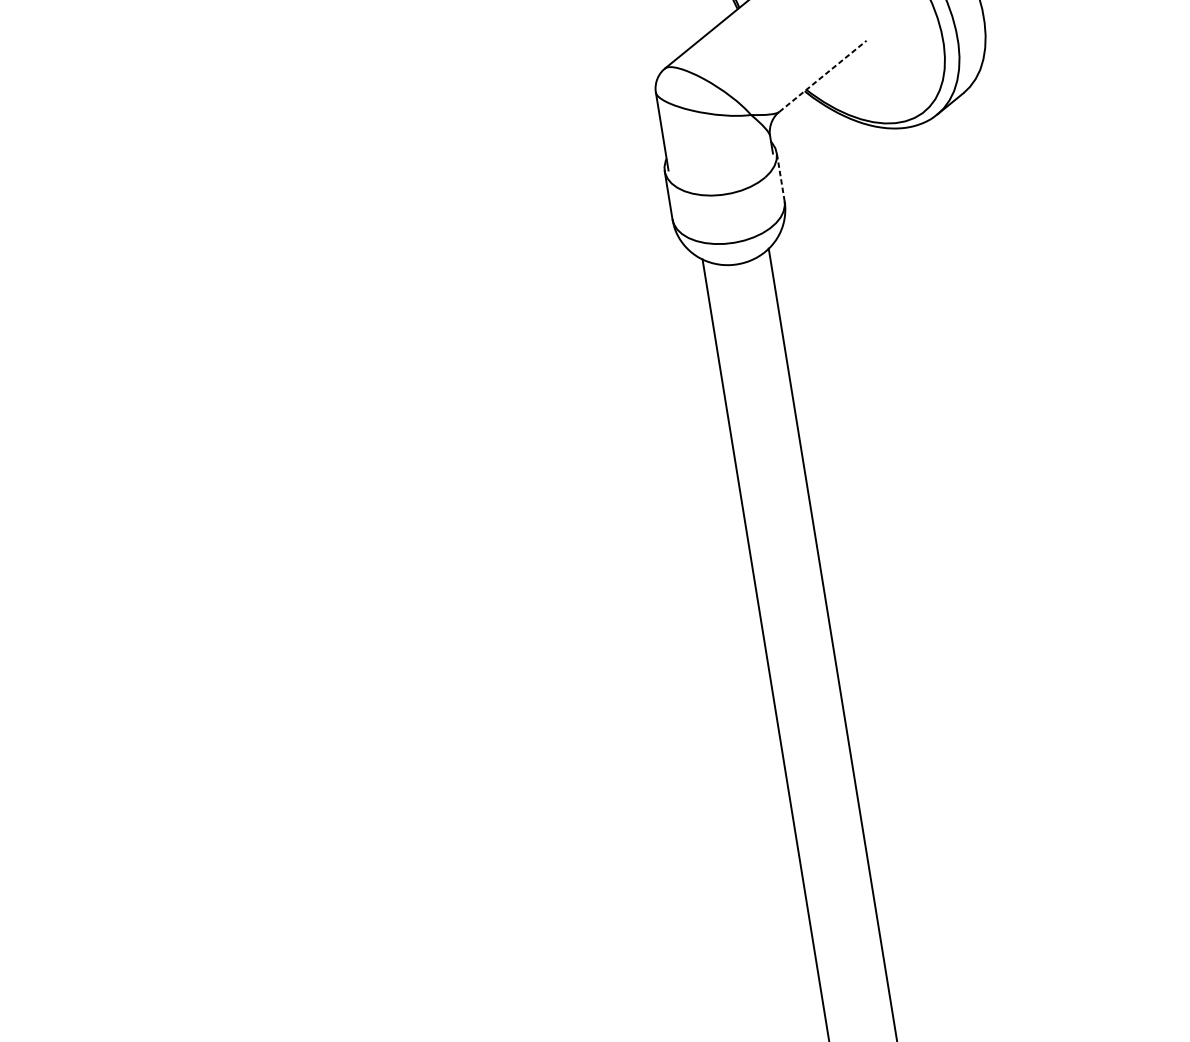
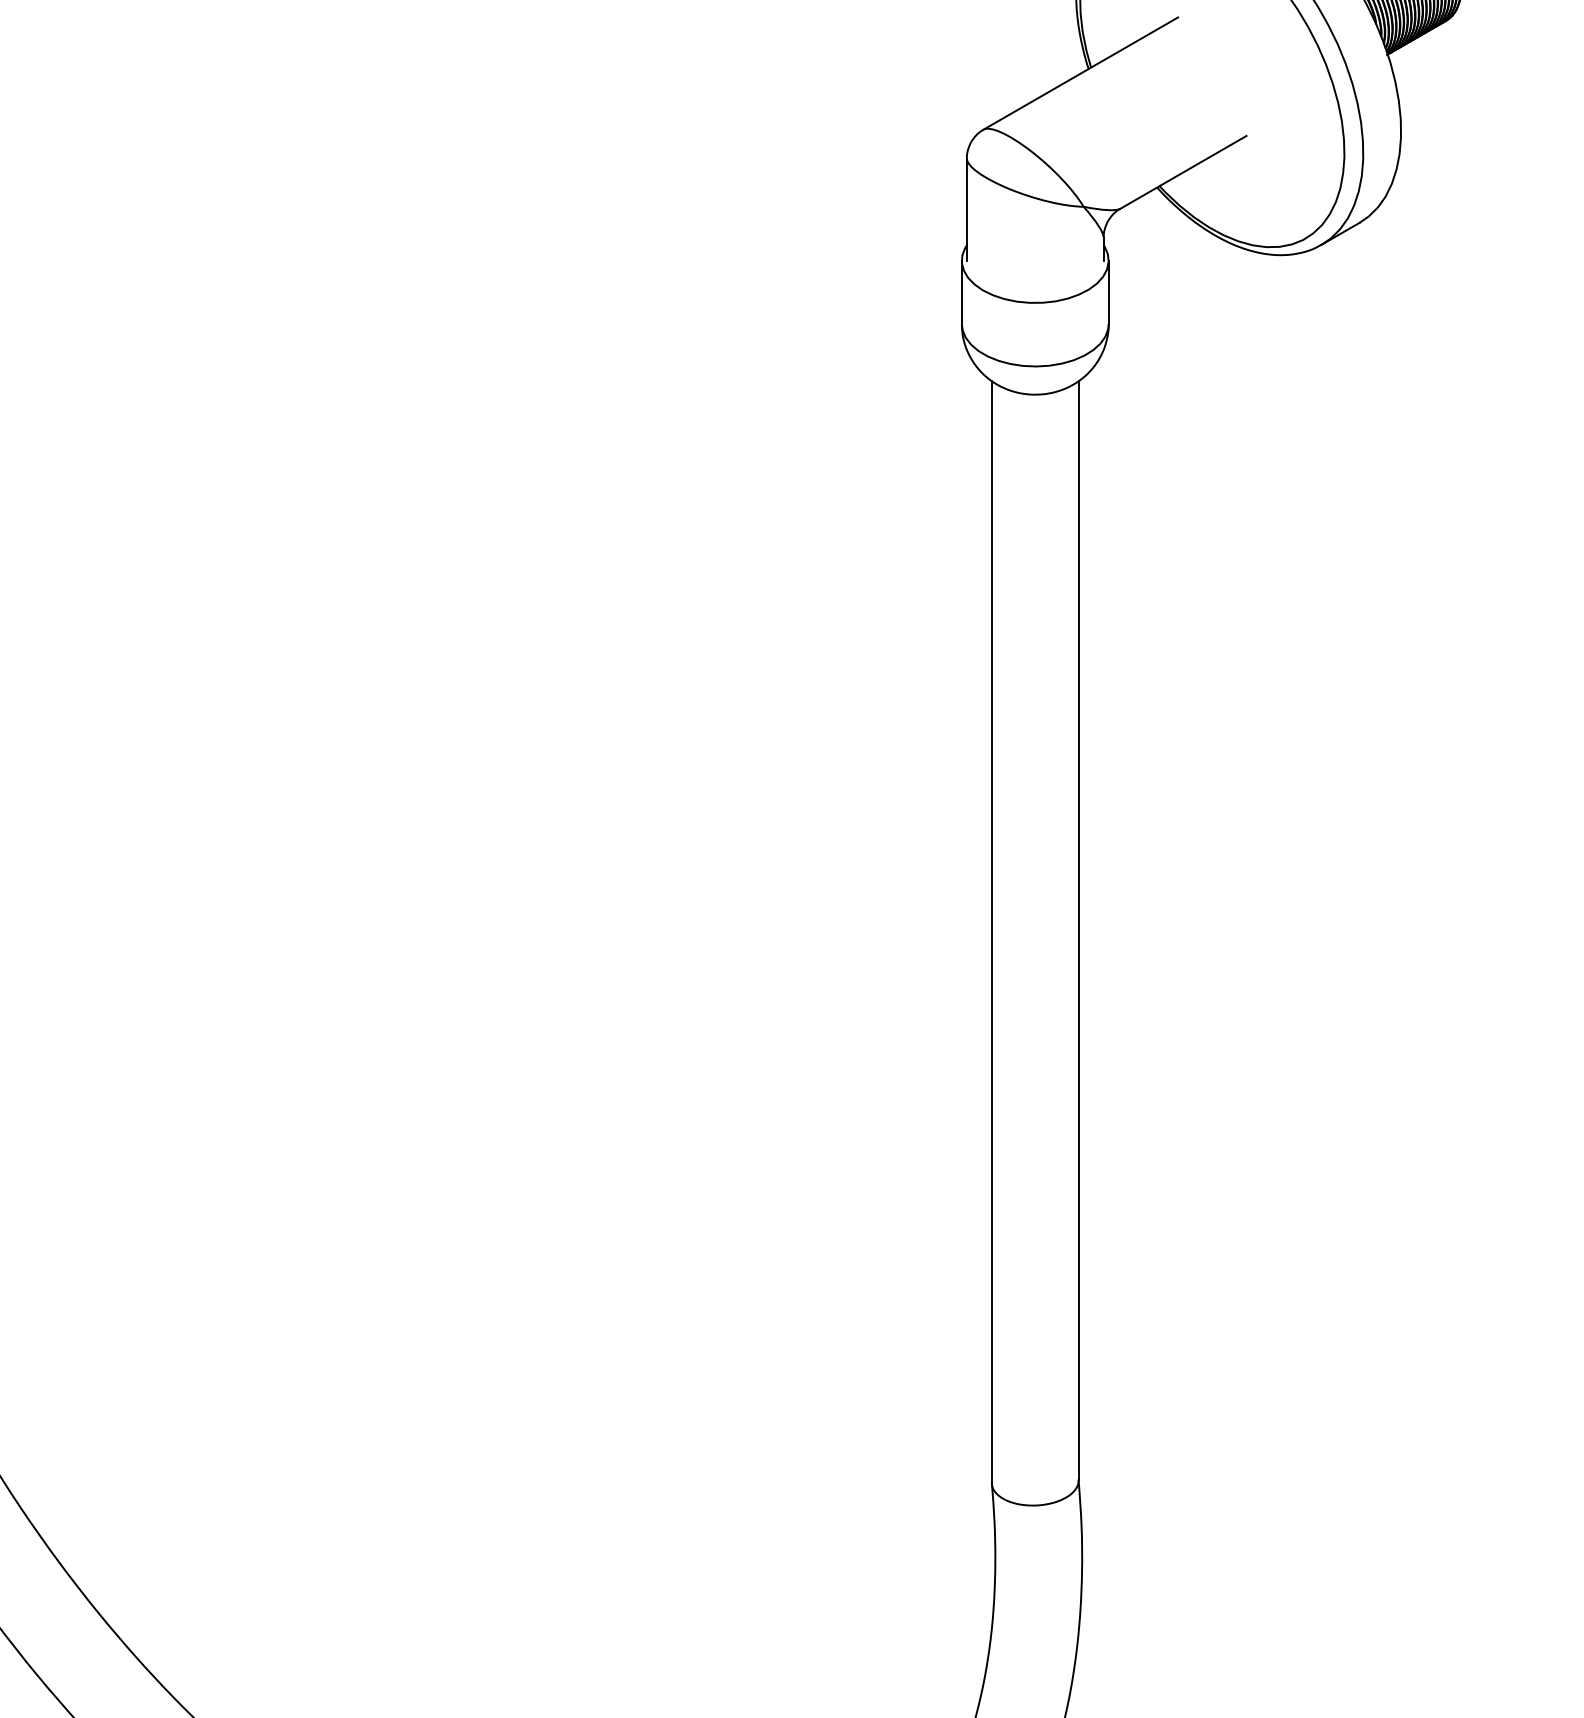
line: (822, 76) -> (1183, 172), dashed -> solid
line: (780, 177) -> (1108, 292), dashed -> solid

